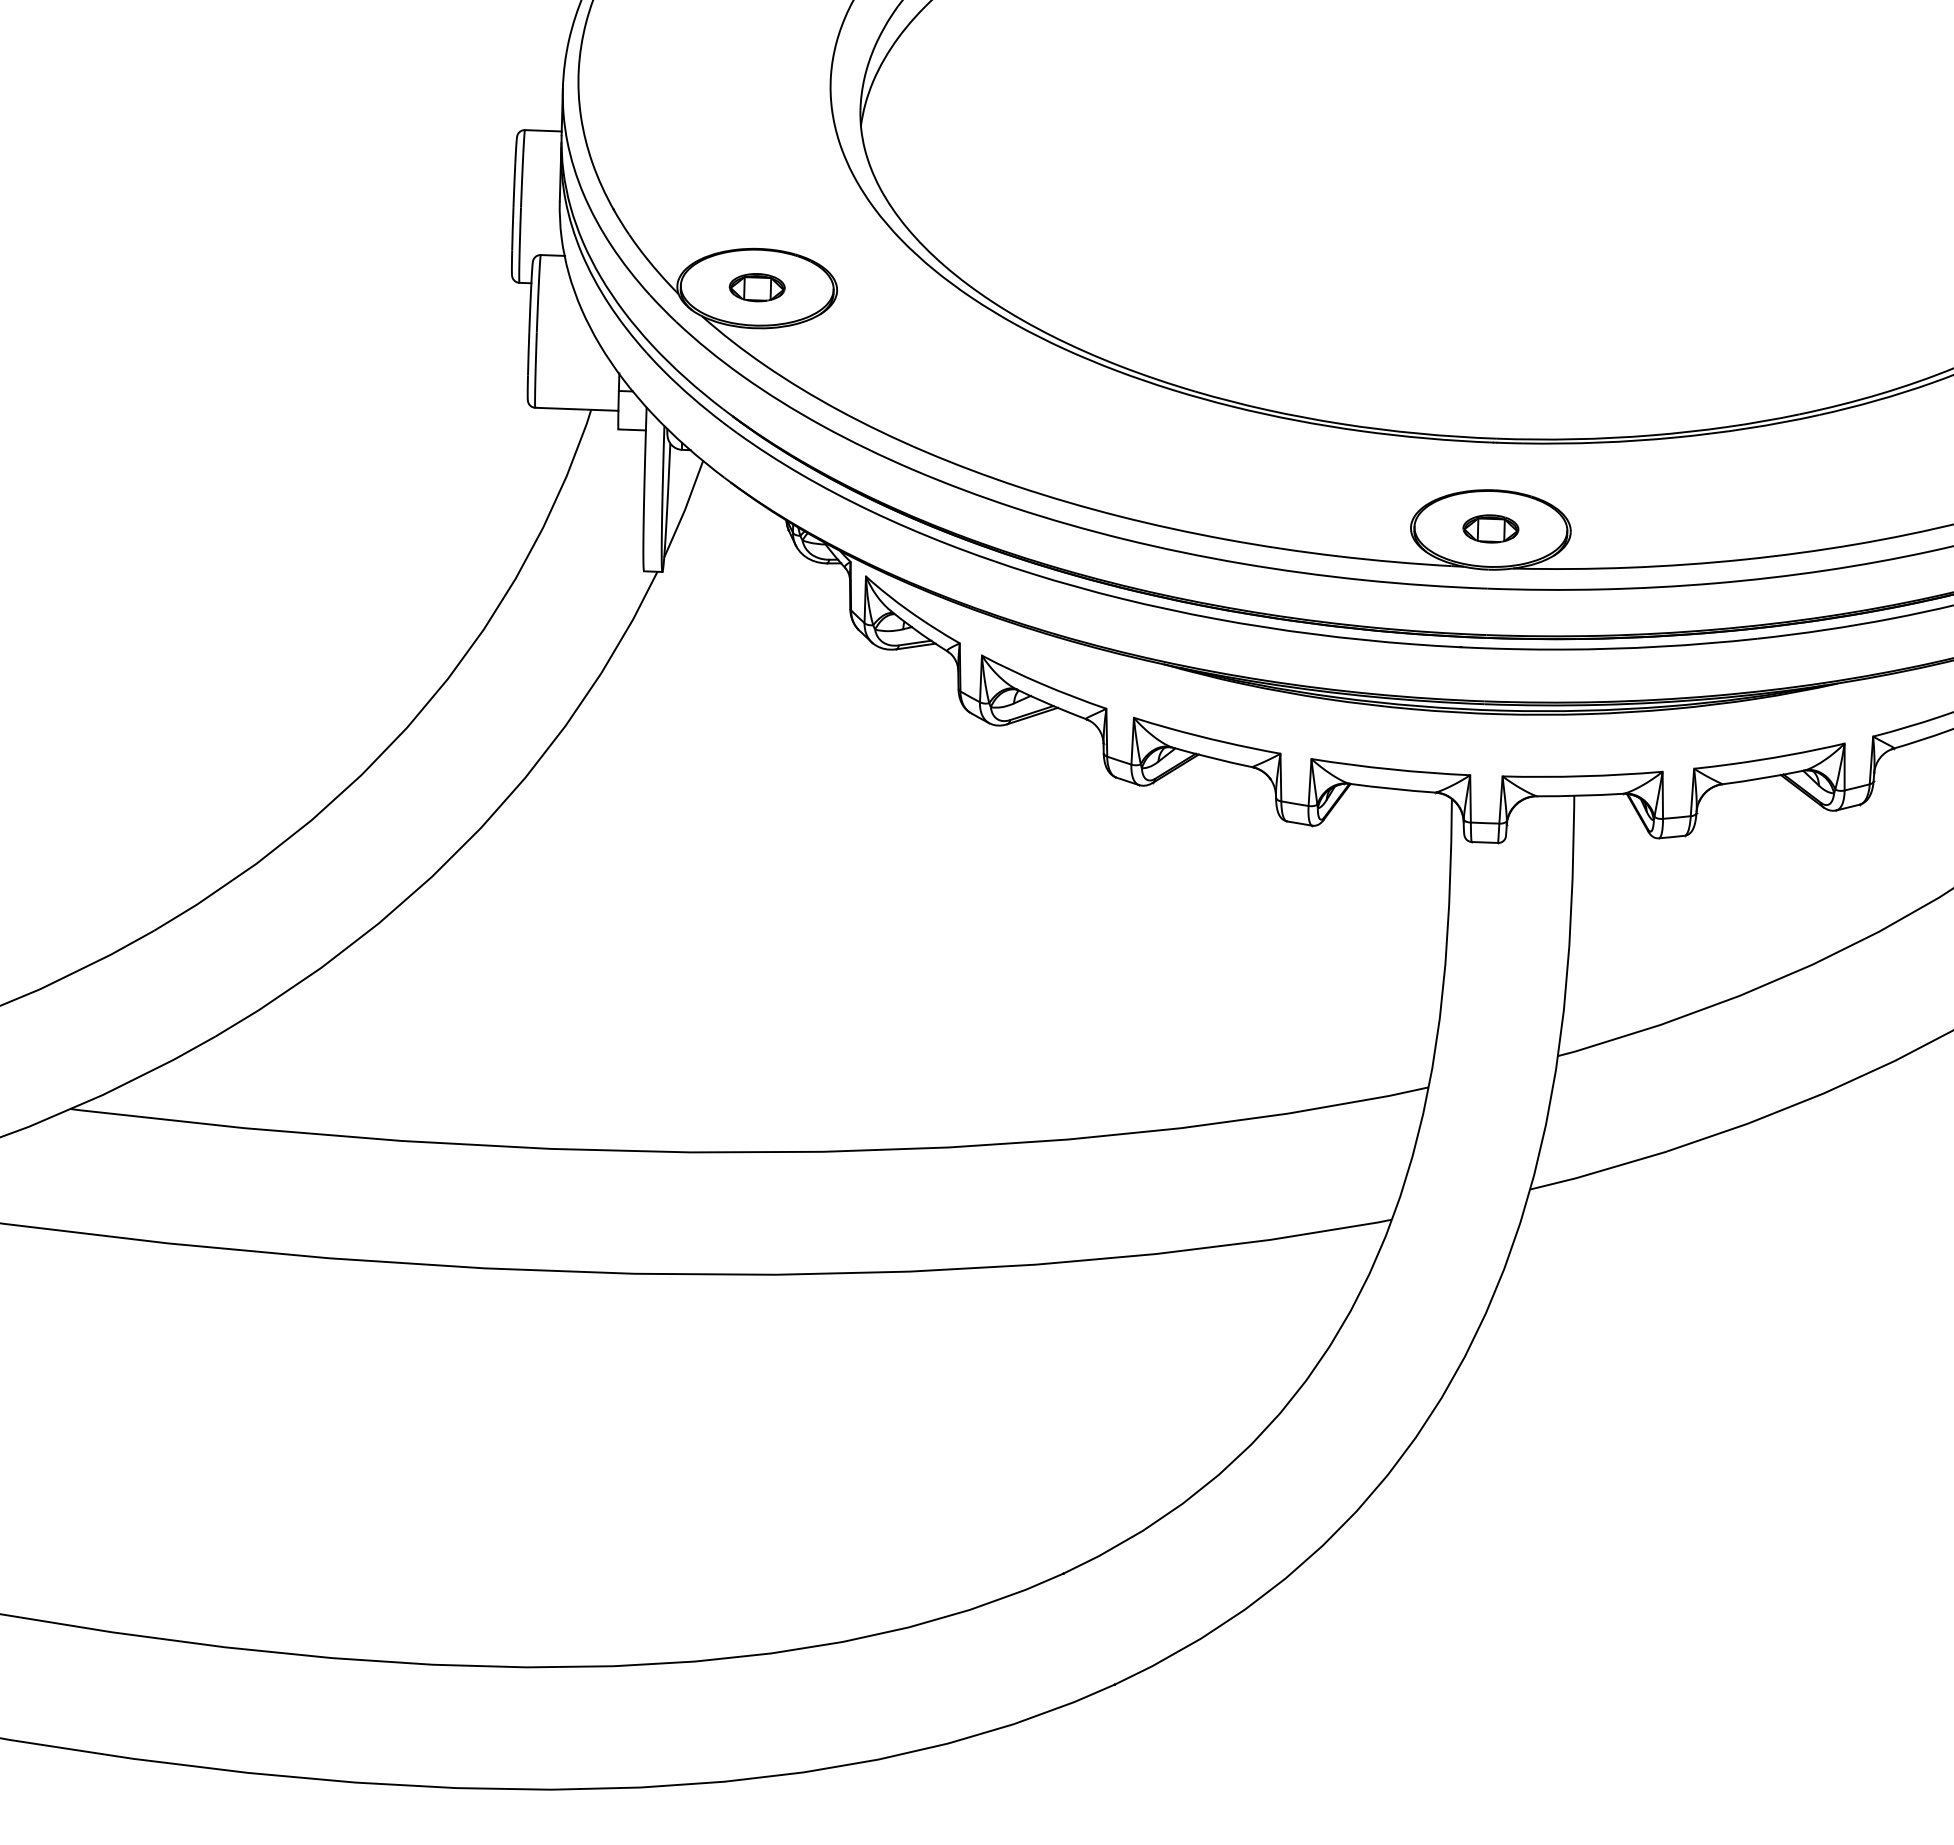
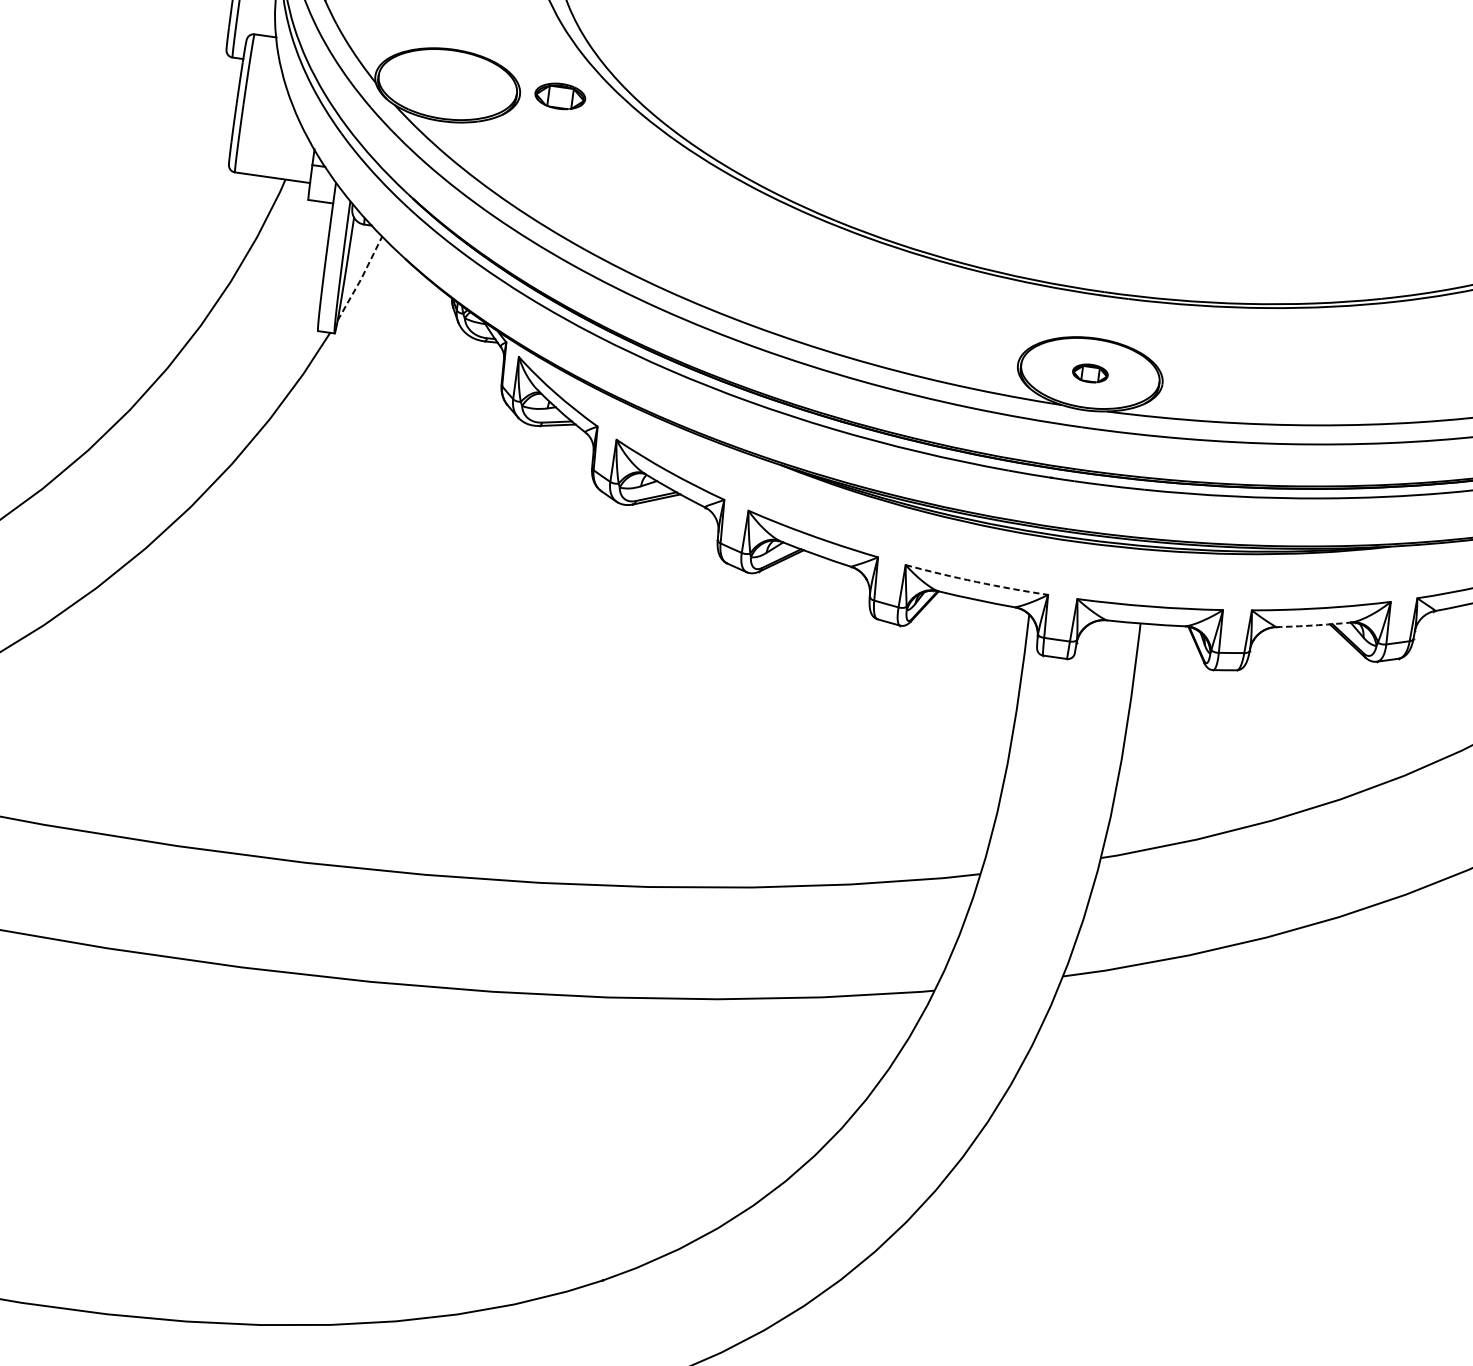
part: (756, 287) -> (559, 96), moved
line: (685, 509) -> (361, 278), solid -> dashed
part: (1490, 528) -> (1090, 372), size x0.7
arc: (1390, 769) -> (976, 582), solid -> dashed
arc: (1763, 778) -> (1313, 625), solid -> dashed

